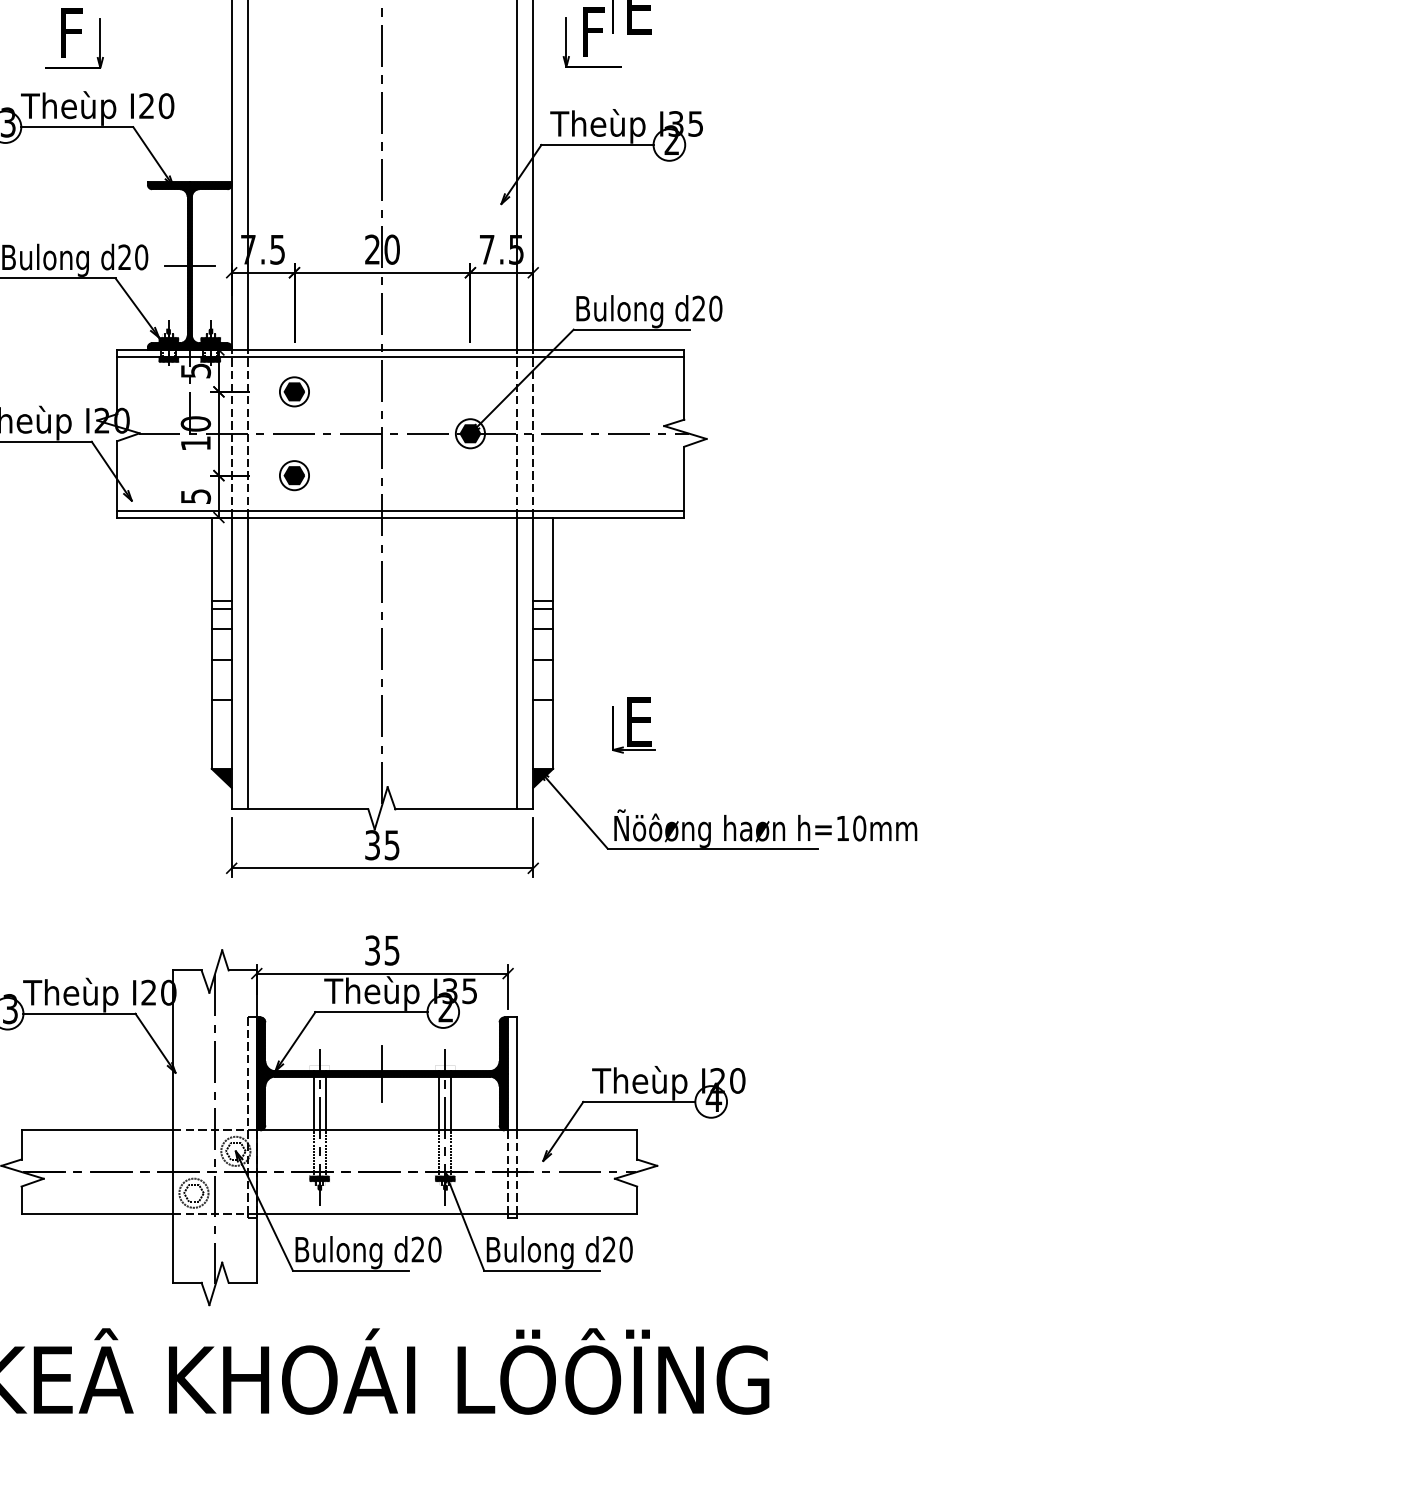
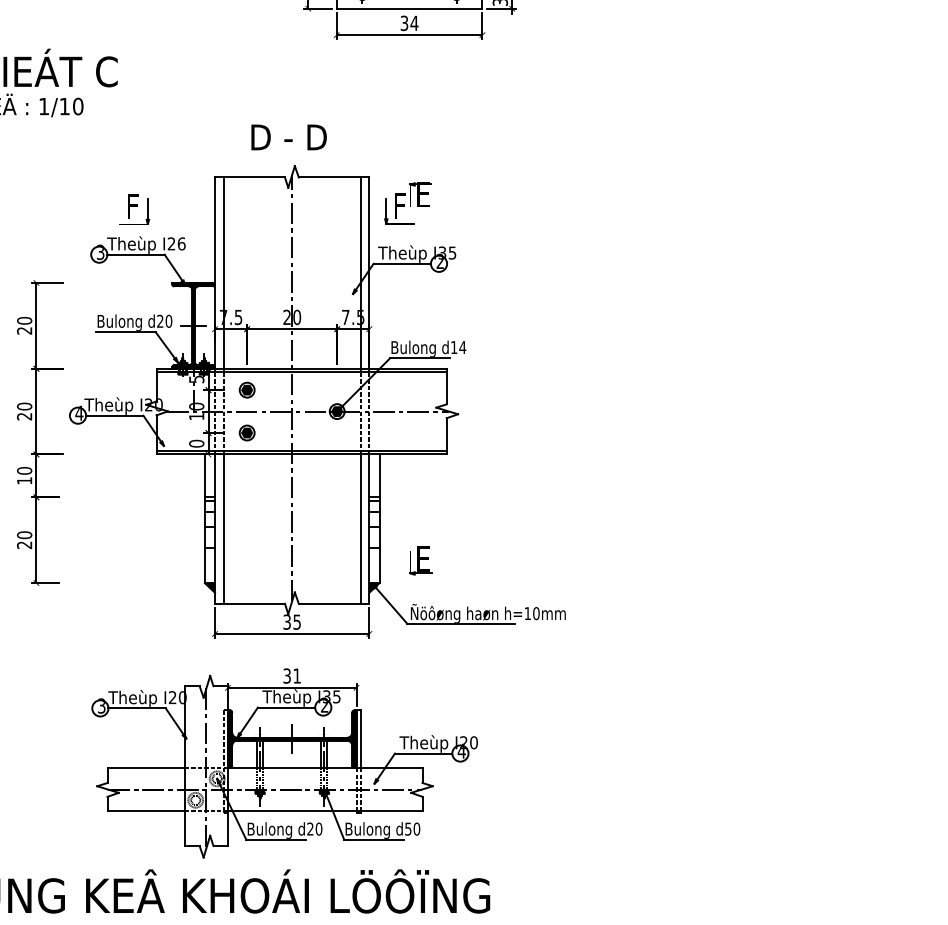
text: (166, 105) -> (181, 243), I20 -> I26
text: (707, 308) -> (458, 347), d20 -> d14
text: (195, 496) -> (196, 443), 5 -> 0
text: (390, 949) -> (296, 675), 35 -> 31
text: (609, 1248) -> (408, 828), d20 -> d50

